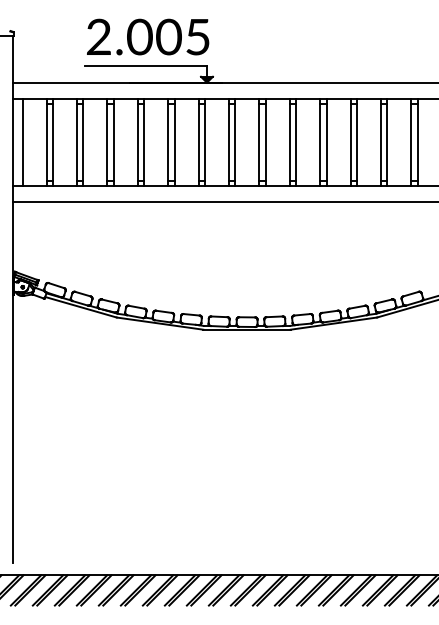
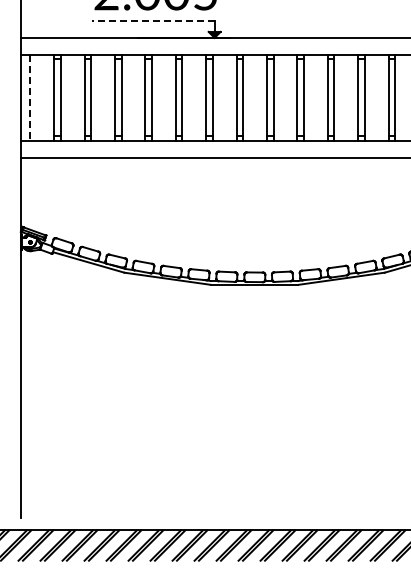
line: (145, 65) -> (153, 20), solid -> dashed
line: (22, 143) -> (30, 98), solid -> dashed

